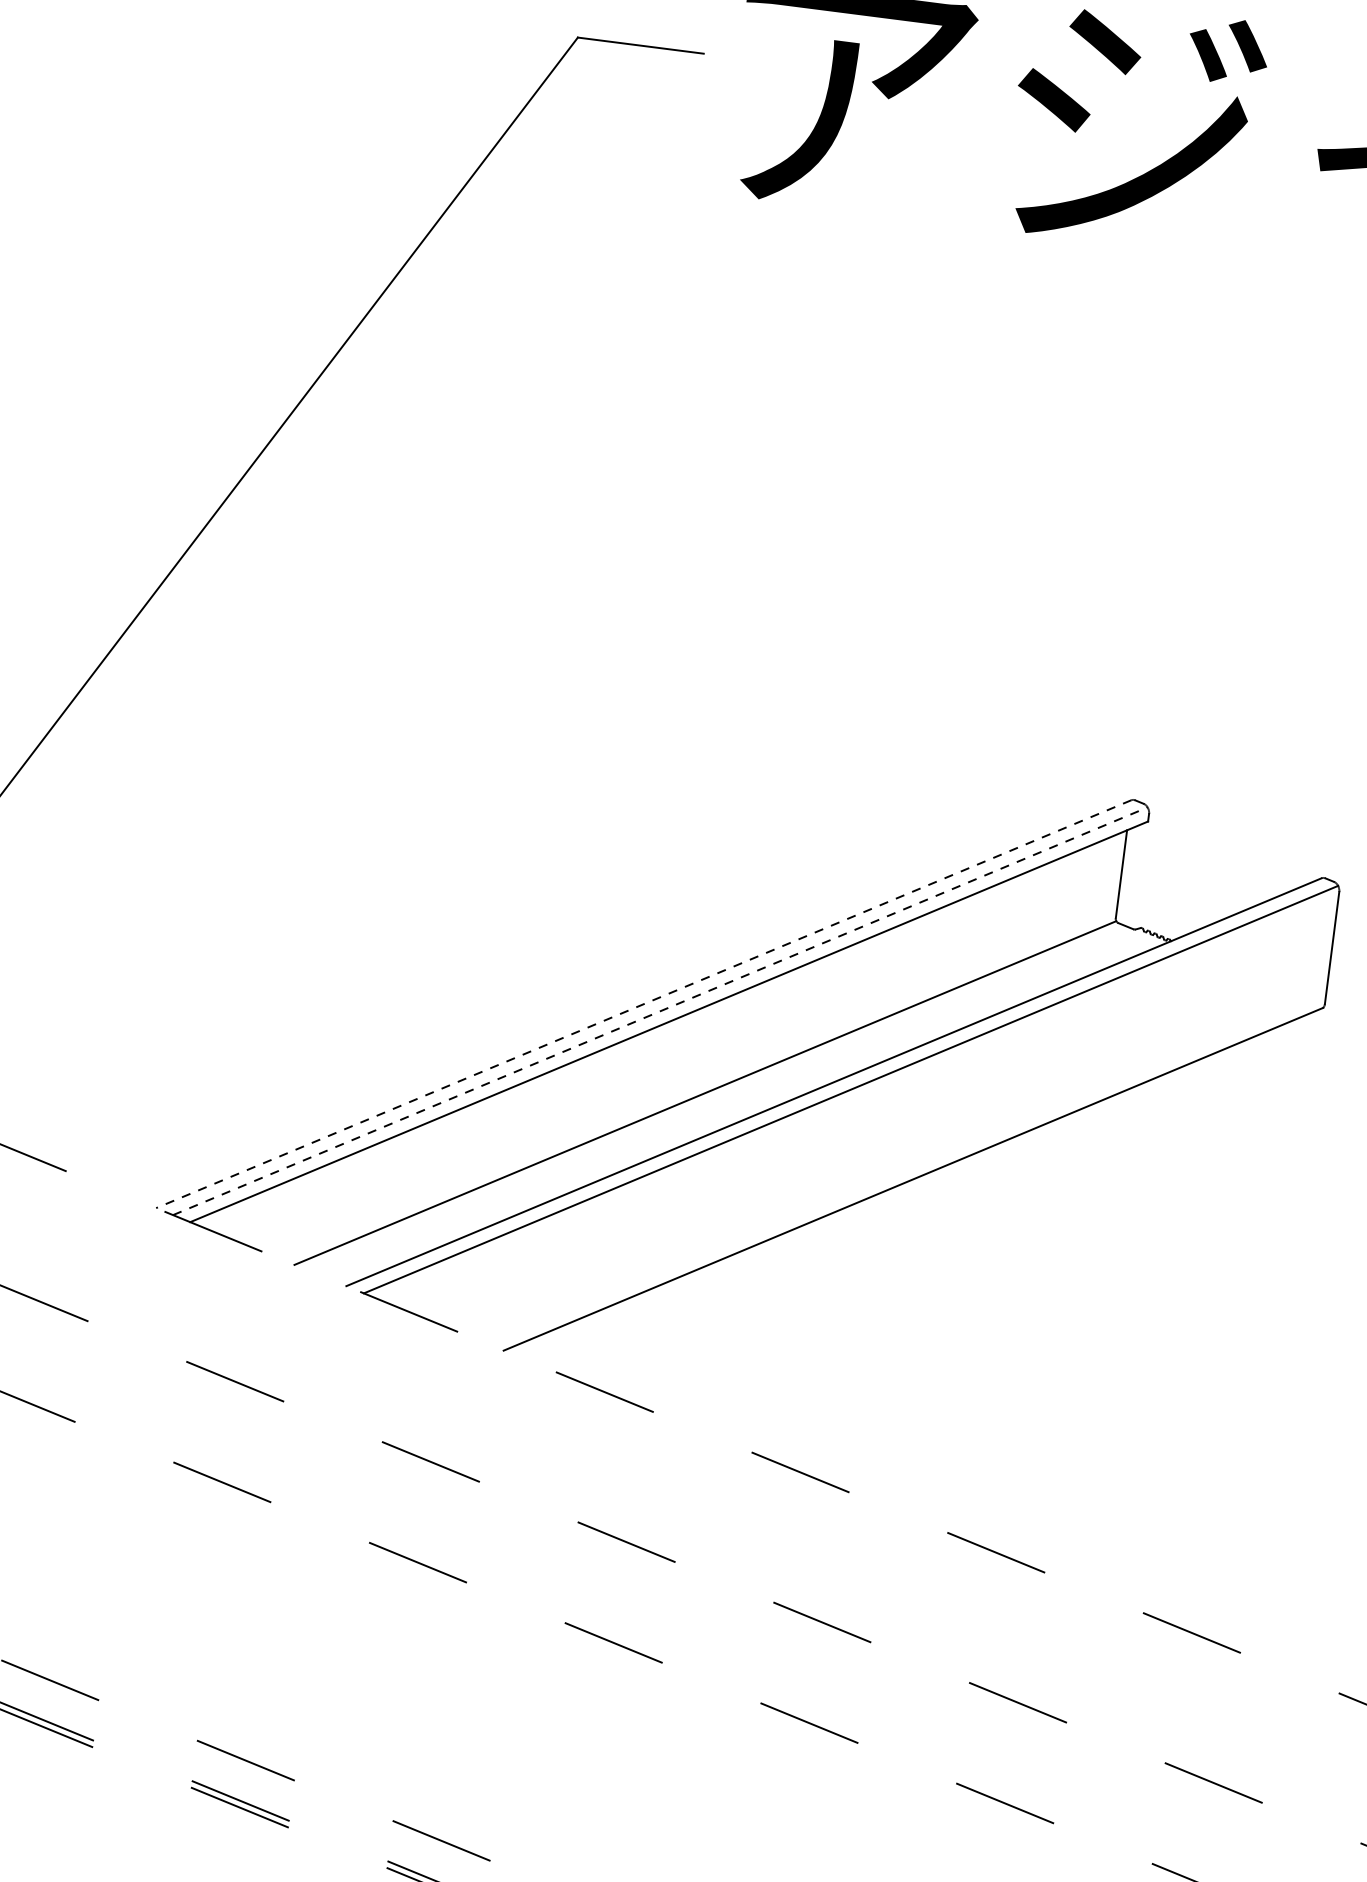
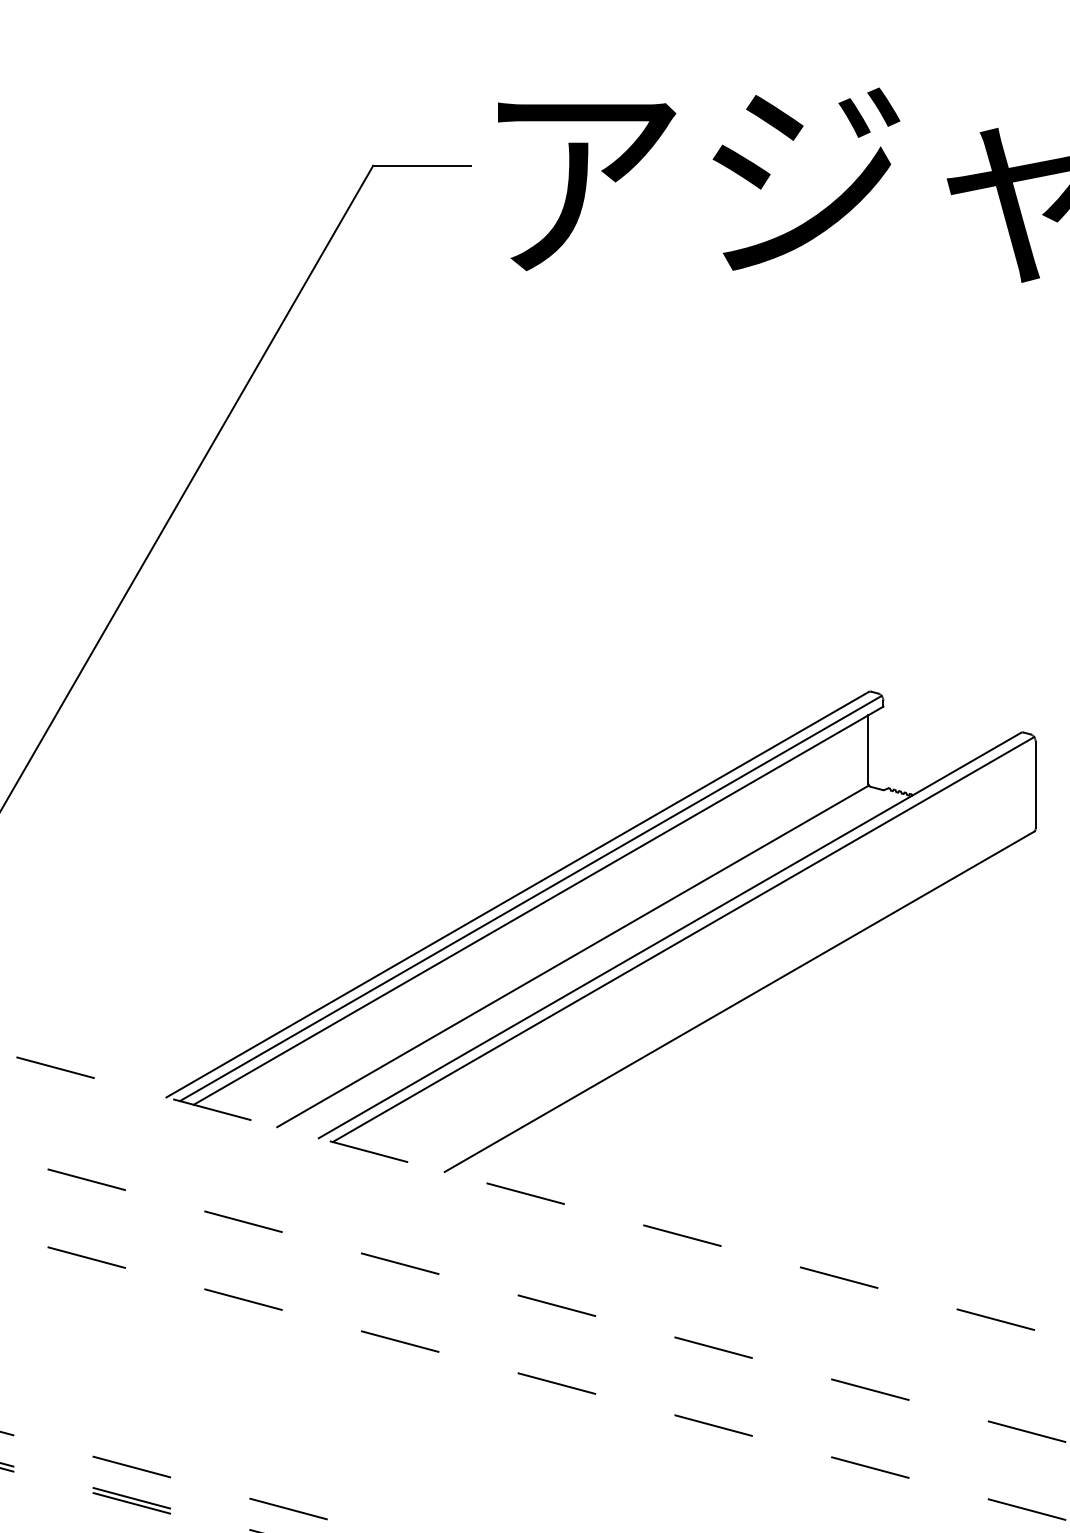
line: (643, 1005) -> (517, 895), dashed -> solid
line: (661, 1011) -> (531, 898), dashed -> solid

